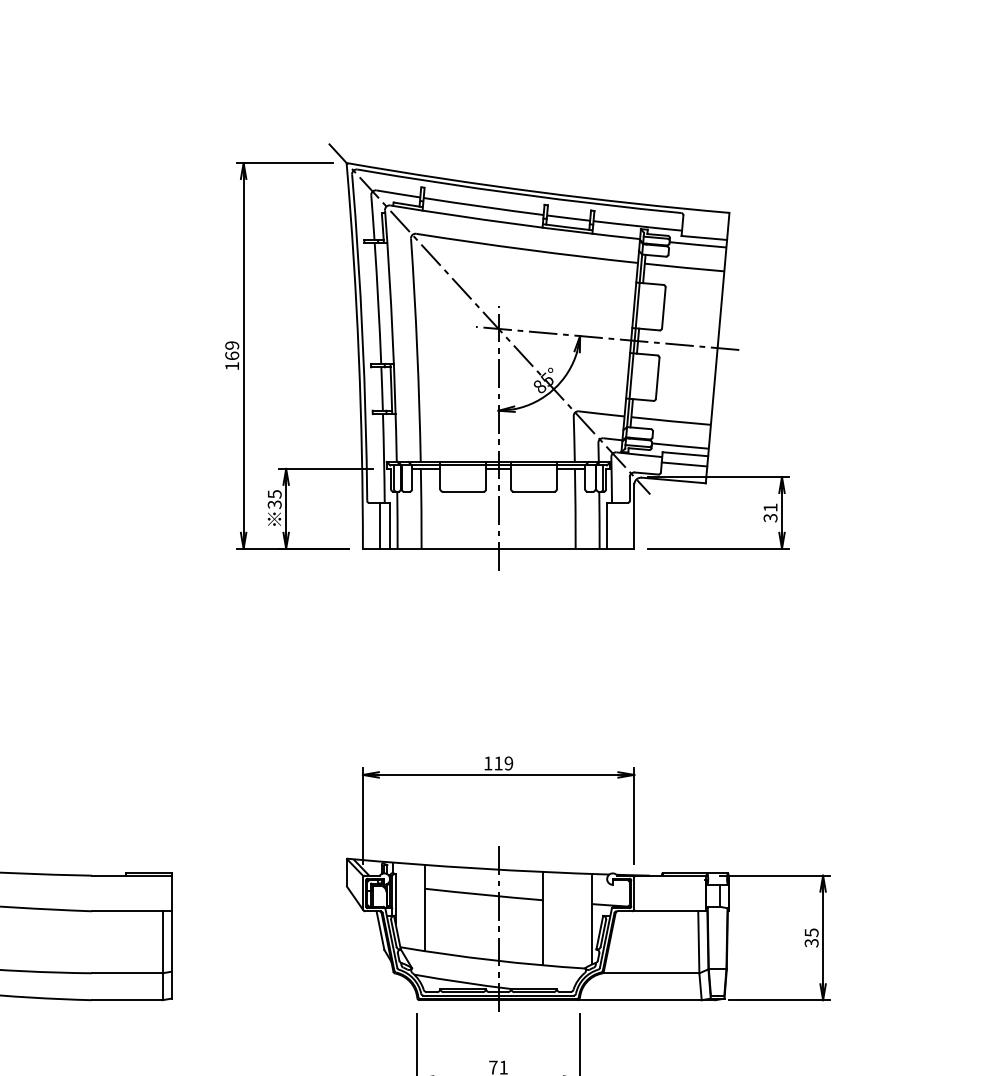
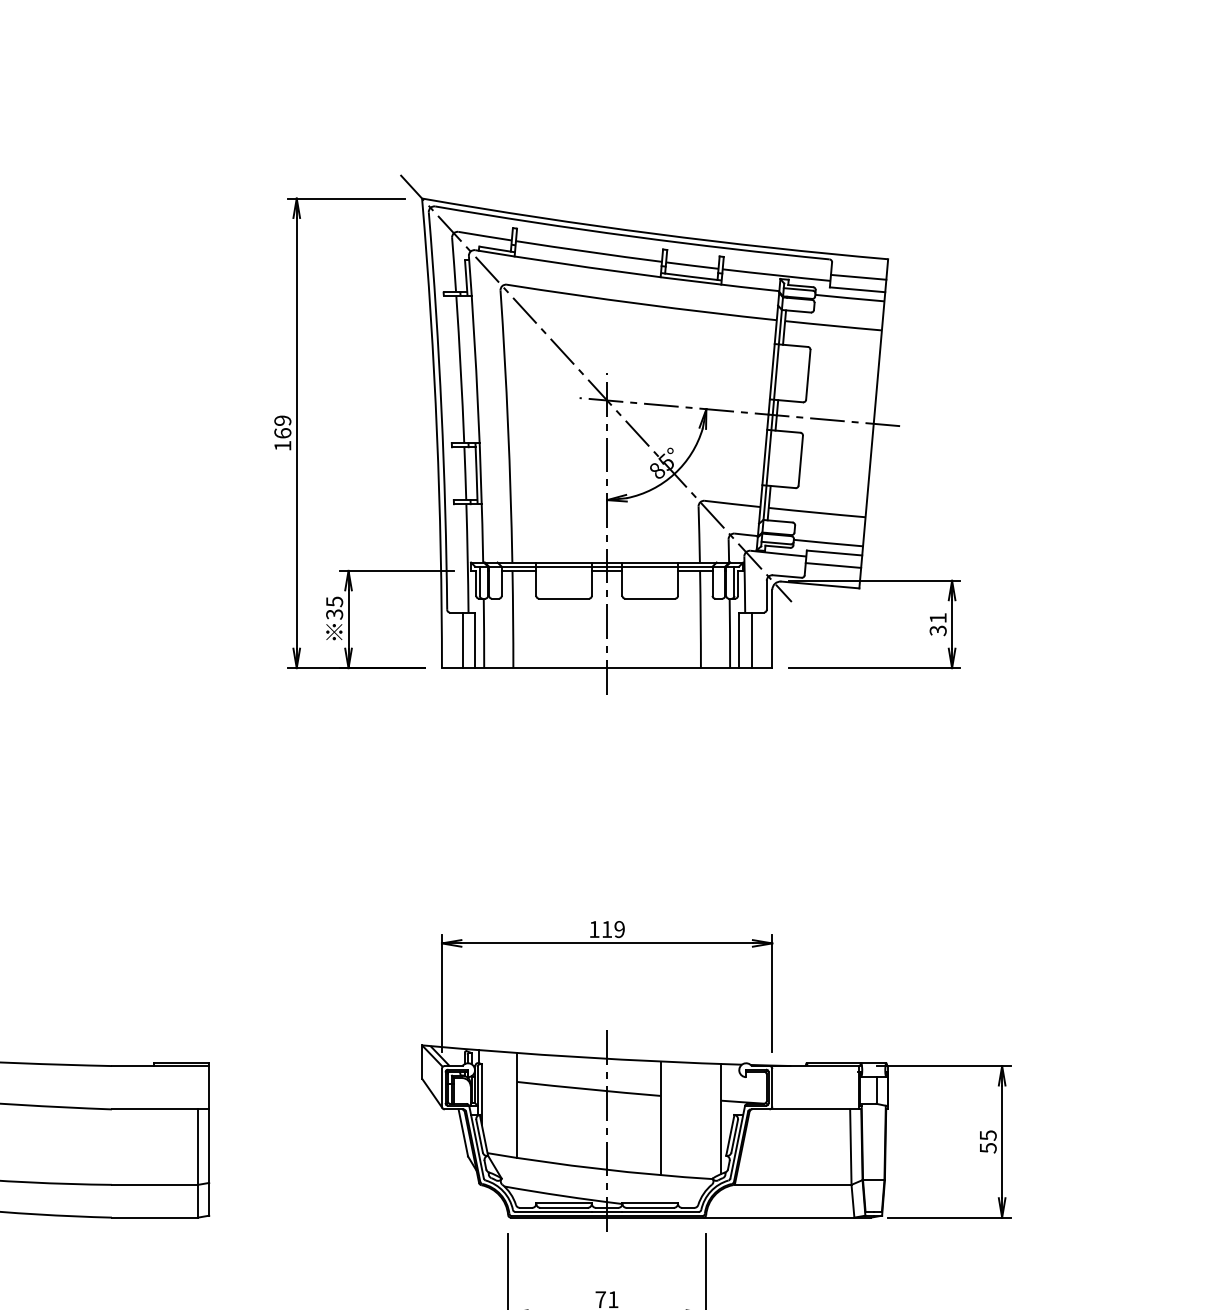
line: (705, 227) -> (858, 277), added
line: (617, 525) -> (751, 639), added
text: (810, 942) -> (986, 1147), 35 -> 55

